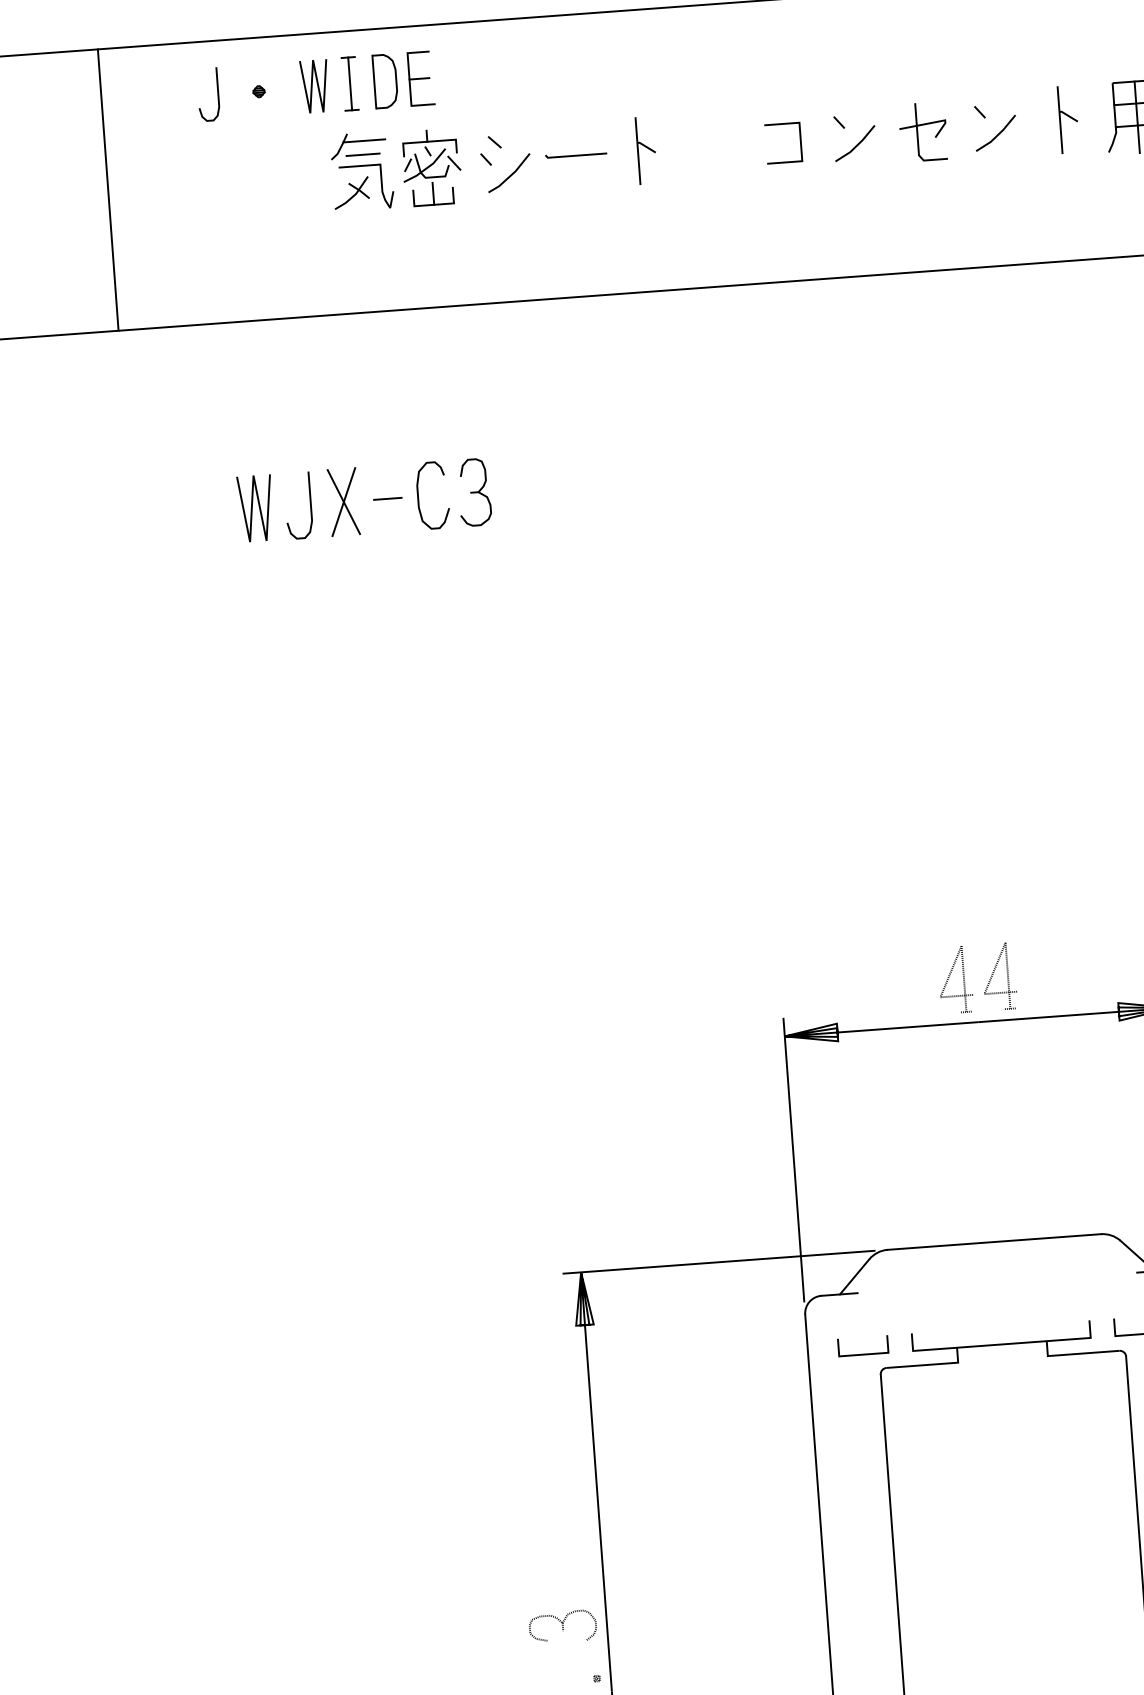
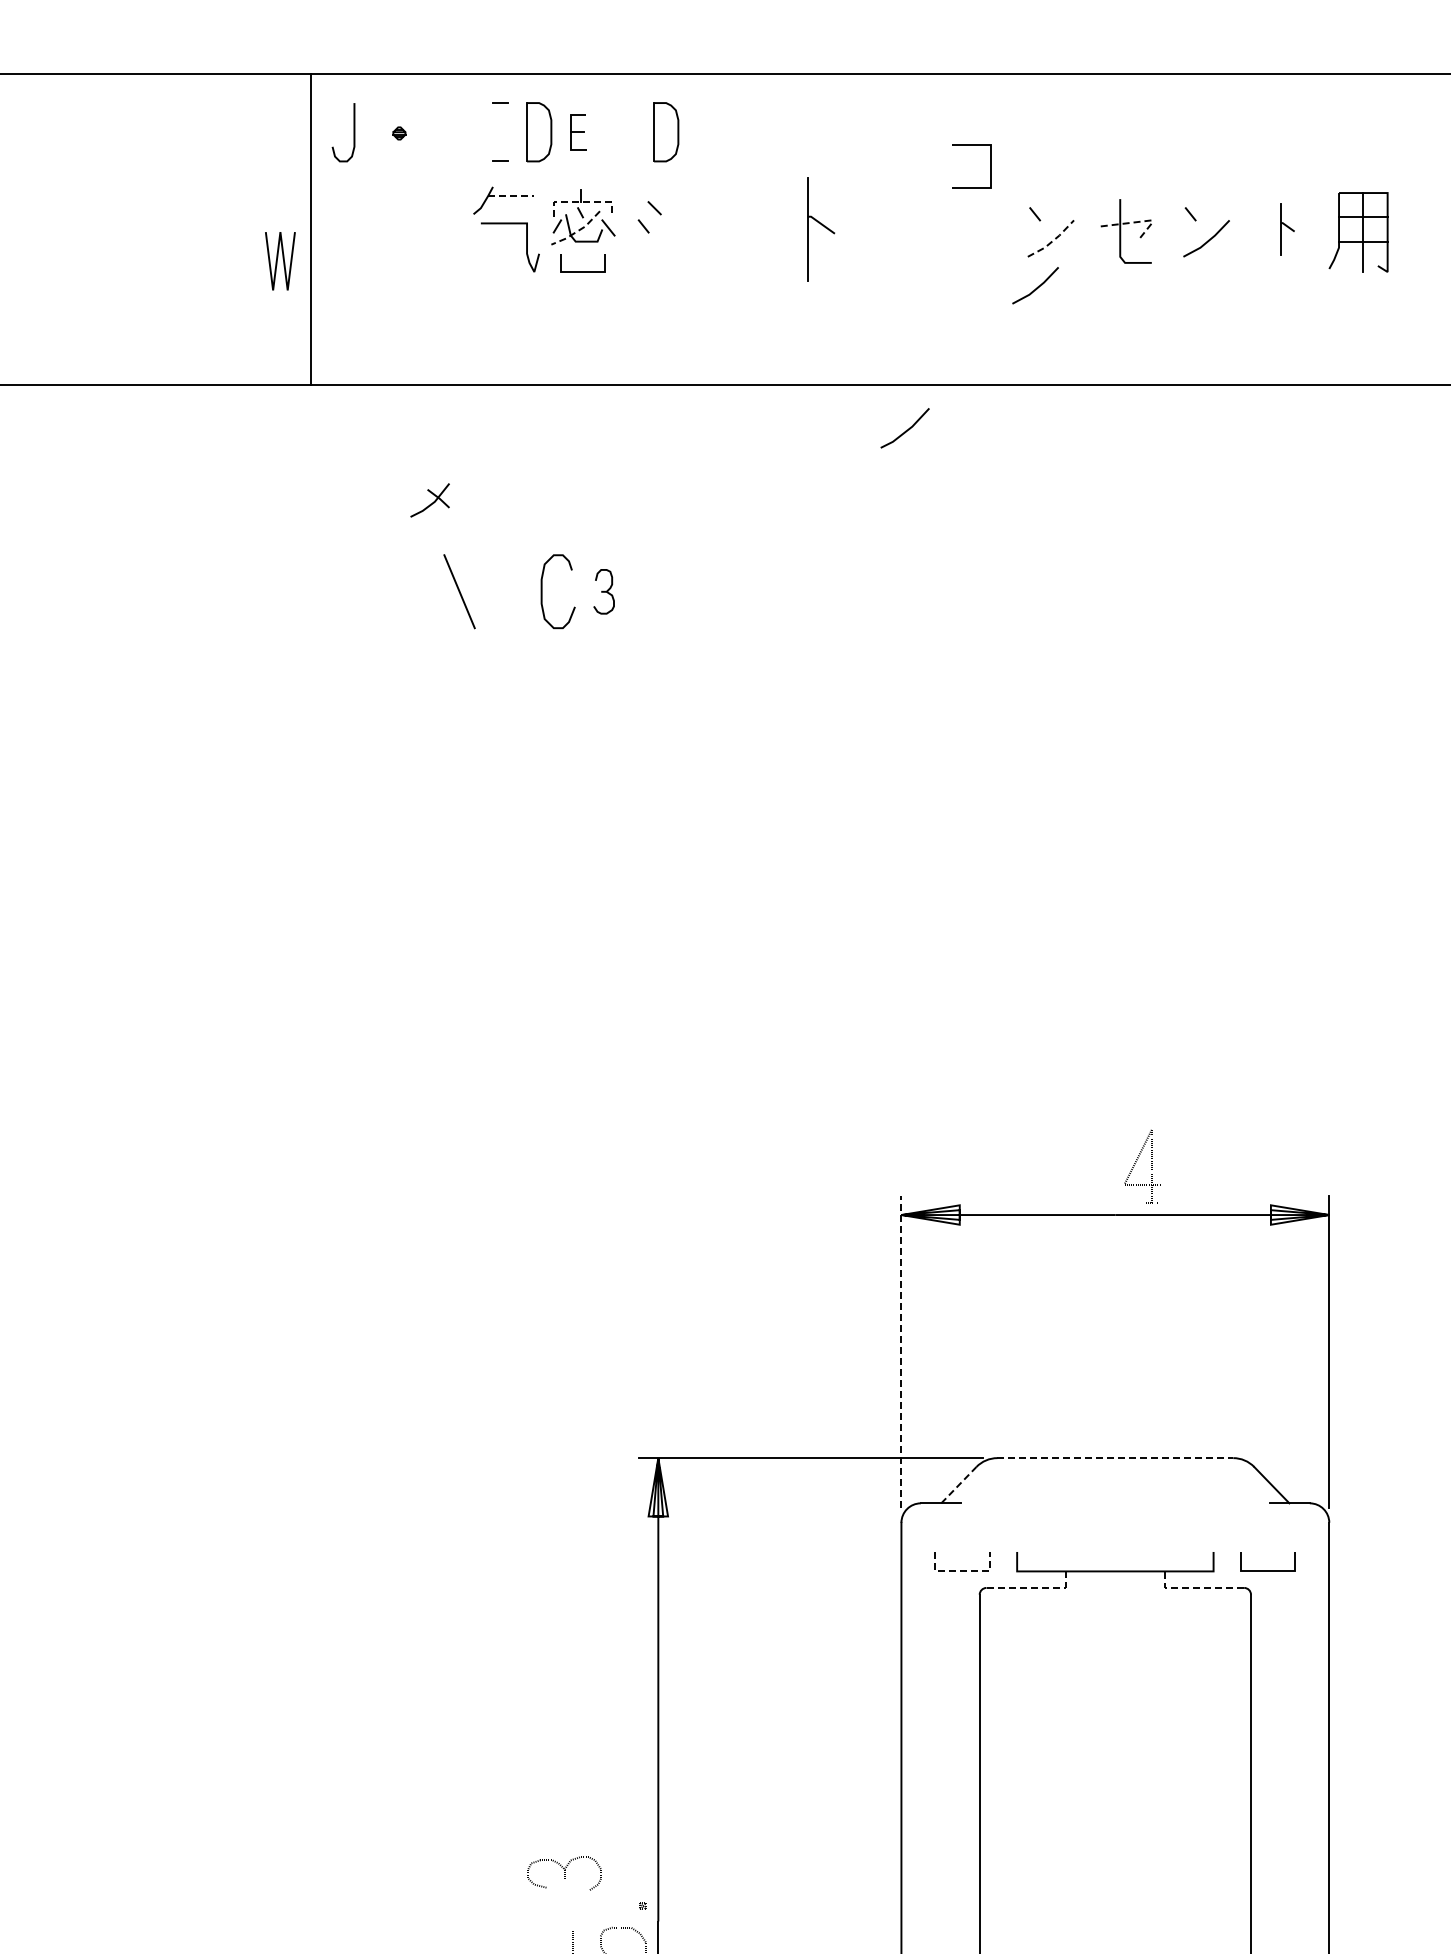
part: (500, 73) -> (666, 132), added
part: (420, 78) -> (578, 131), size x0.6
line: (350, 84) -> (500, 132), removed
line: (312, 86) -> (277, 261), moved
part: (1068, 119) -> (1287, 229), size x0.7
line: (934, 122) -> (1139, 221), solid -> dashed
line: (364, 141) -> (511, 196), solid -> dashed
line: (430, 141) -> (583, 202), solid -> dashed
line: (800, 142) -> (990, 166), moved
line: (857, 145) -> (1053, 240), solid -> dashed
part: (646, 150) -> (820, 229), size x1.4
line: (576, 154) -> (743, 228), removed
line: (362, 155) -> (508, 211), removed
line: (426, 168) -> (577, 231), solid -> dashed
line: (509, 175) -> (905, 430), moved
line: (846, 187) -> (1037, 286), added
line: (108, 190) -> (310, 229), moved
part: (351, 193) -> (429, 500), moved
line: (432, 193) -> (582, 259), removed
part: (473, 492) -> (603, 591), size x0.6
line: (388, 498) -> (508, 591), removed
line: (343, 501) -> (459, 591), removed
curve: (310, 505) -> (422, 592), removed
line: (258, 507) -> (365, 590), removed
part: (949, 977) -> (1087, 1163), removed
line: (793, 1159) -> (901, 1351), solid -> dashed
line: (994, 1242) -> (1115, 1458), solid -> dashed
line: (855, 1276) -> (959, 1484), solid -> dashed
line: (1075, 1353) -> (1195, 1587), solid -> dashed
line: (864, 1354) -> (963, 1571), solid -> dashed
line: (930, 1364) -> (1035, 1587), solid -> dashed
part: (562, 1626) -> (564, 1873), moved

